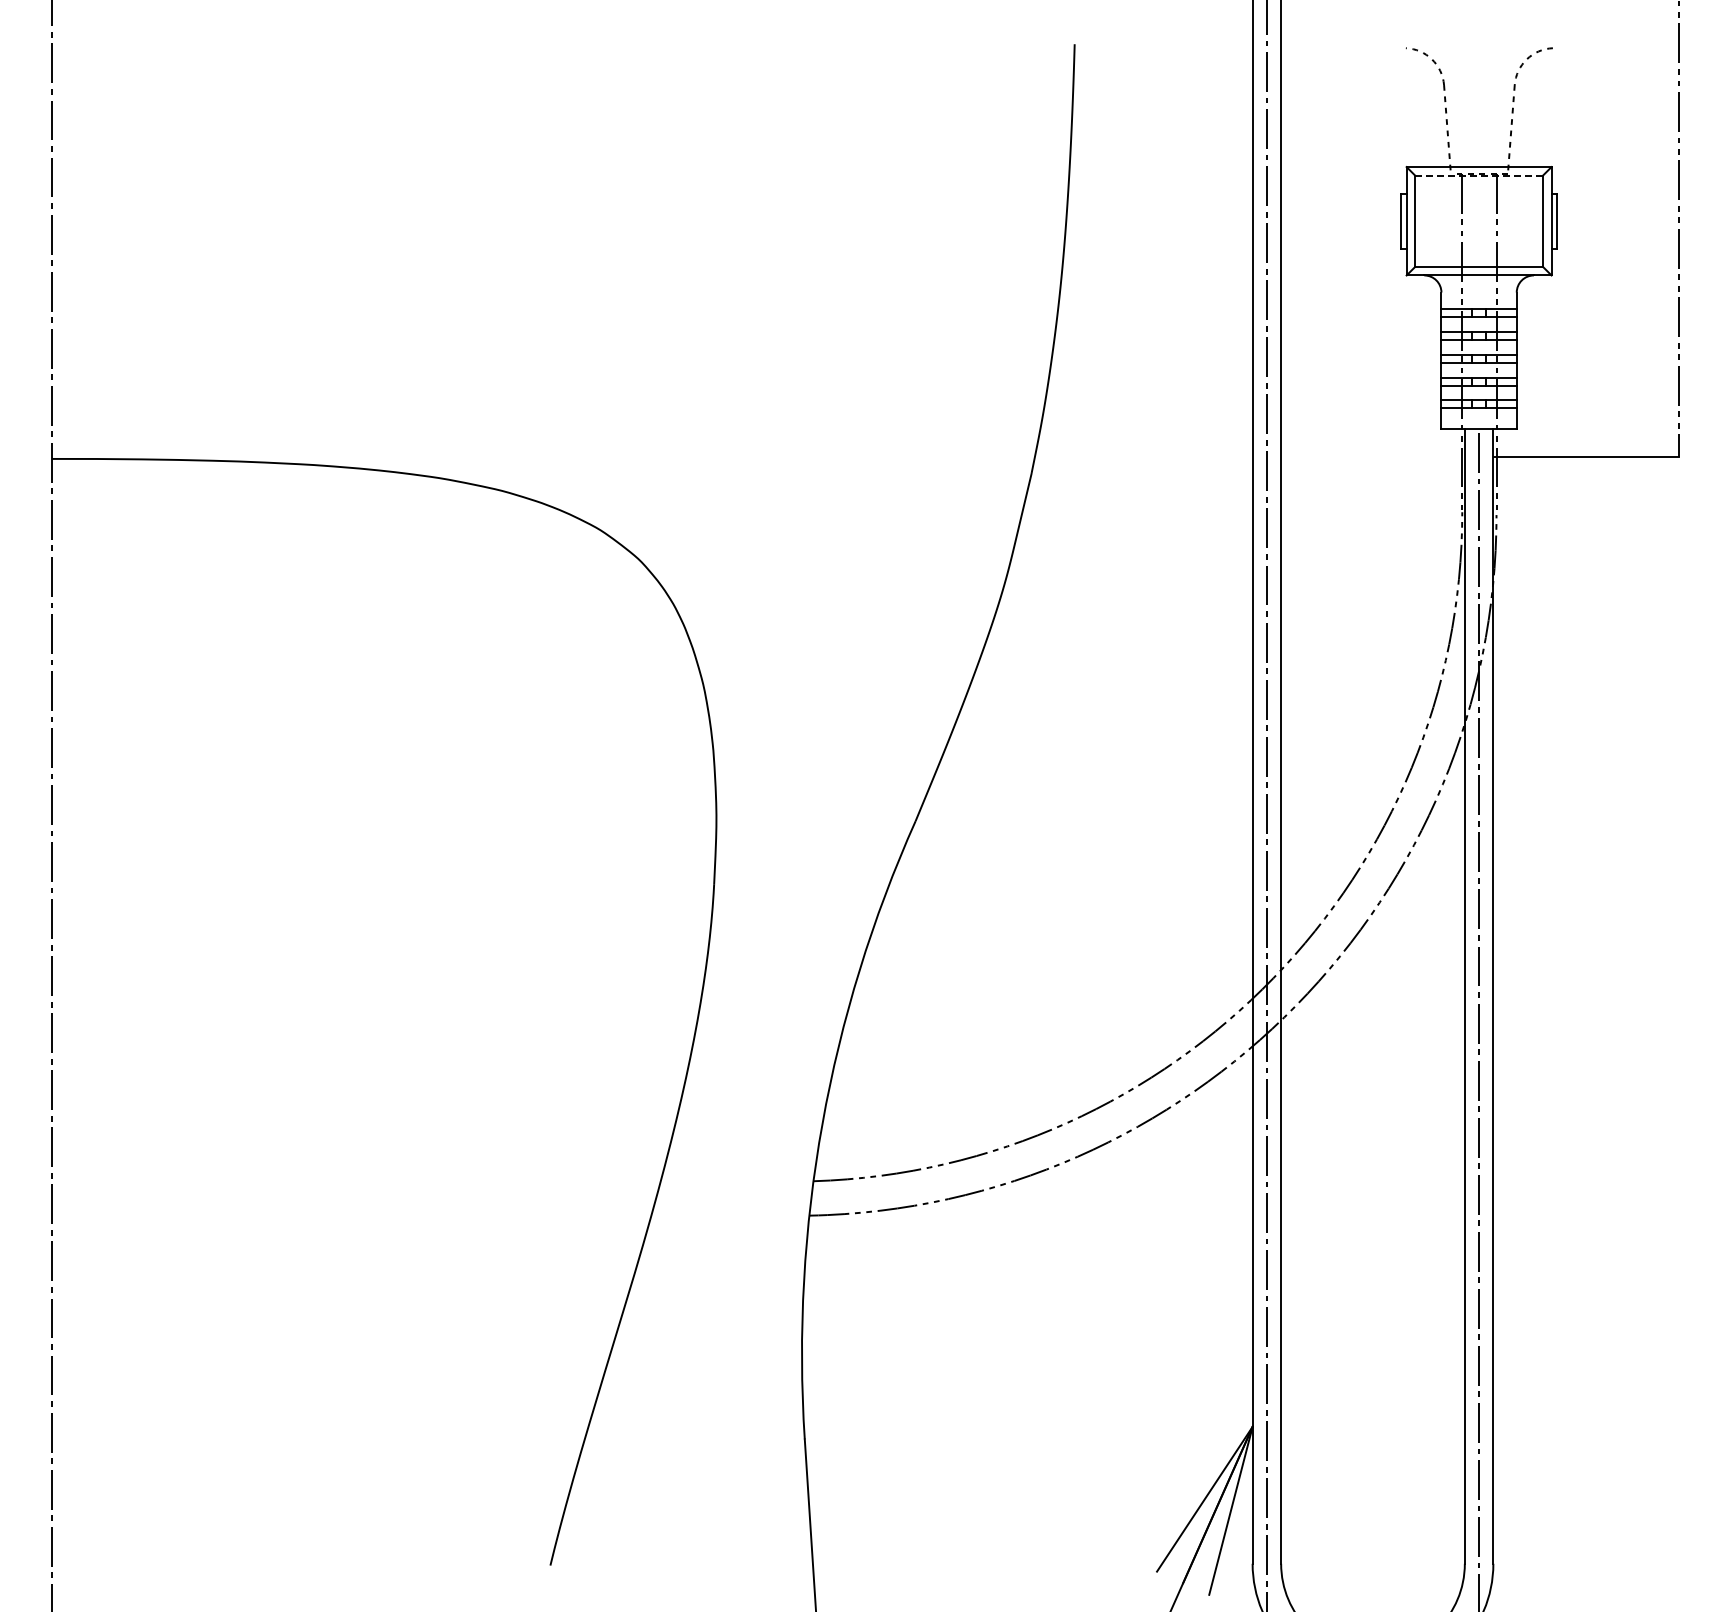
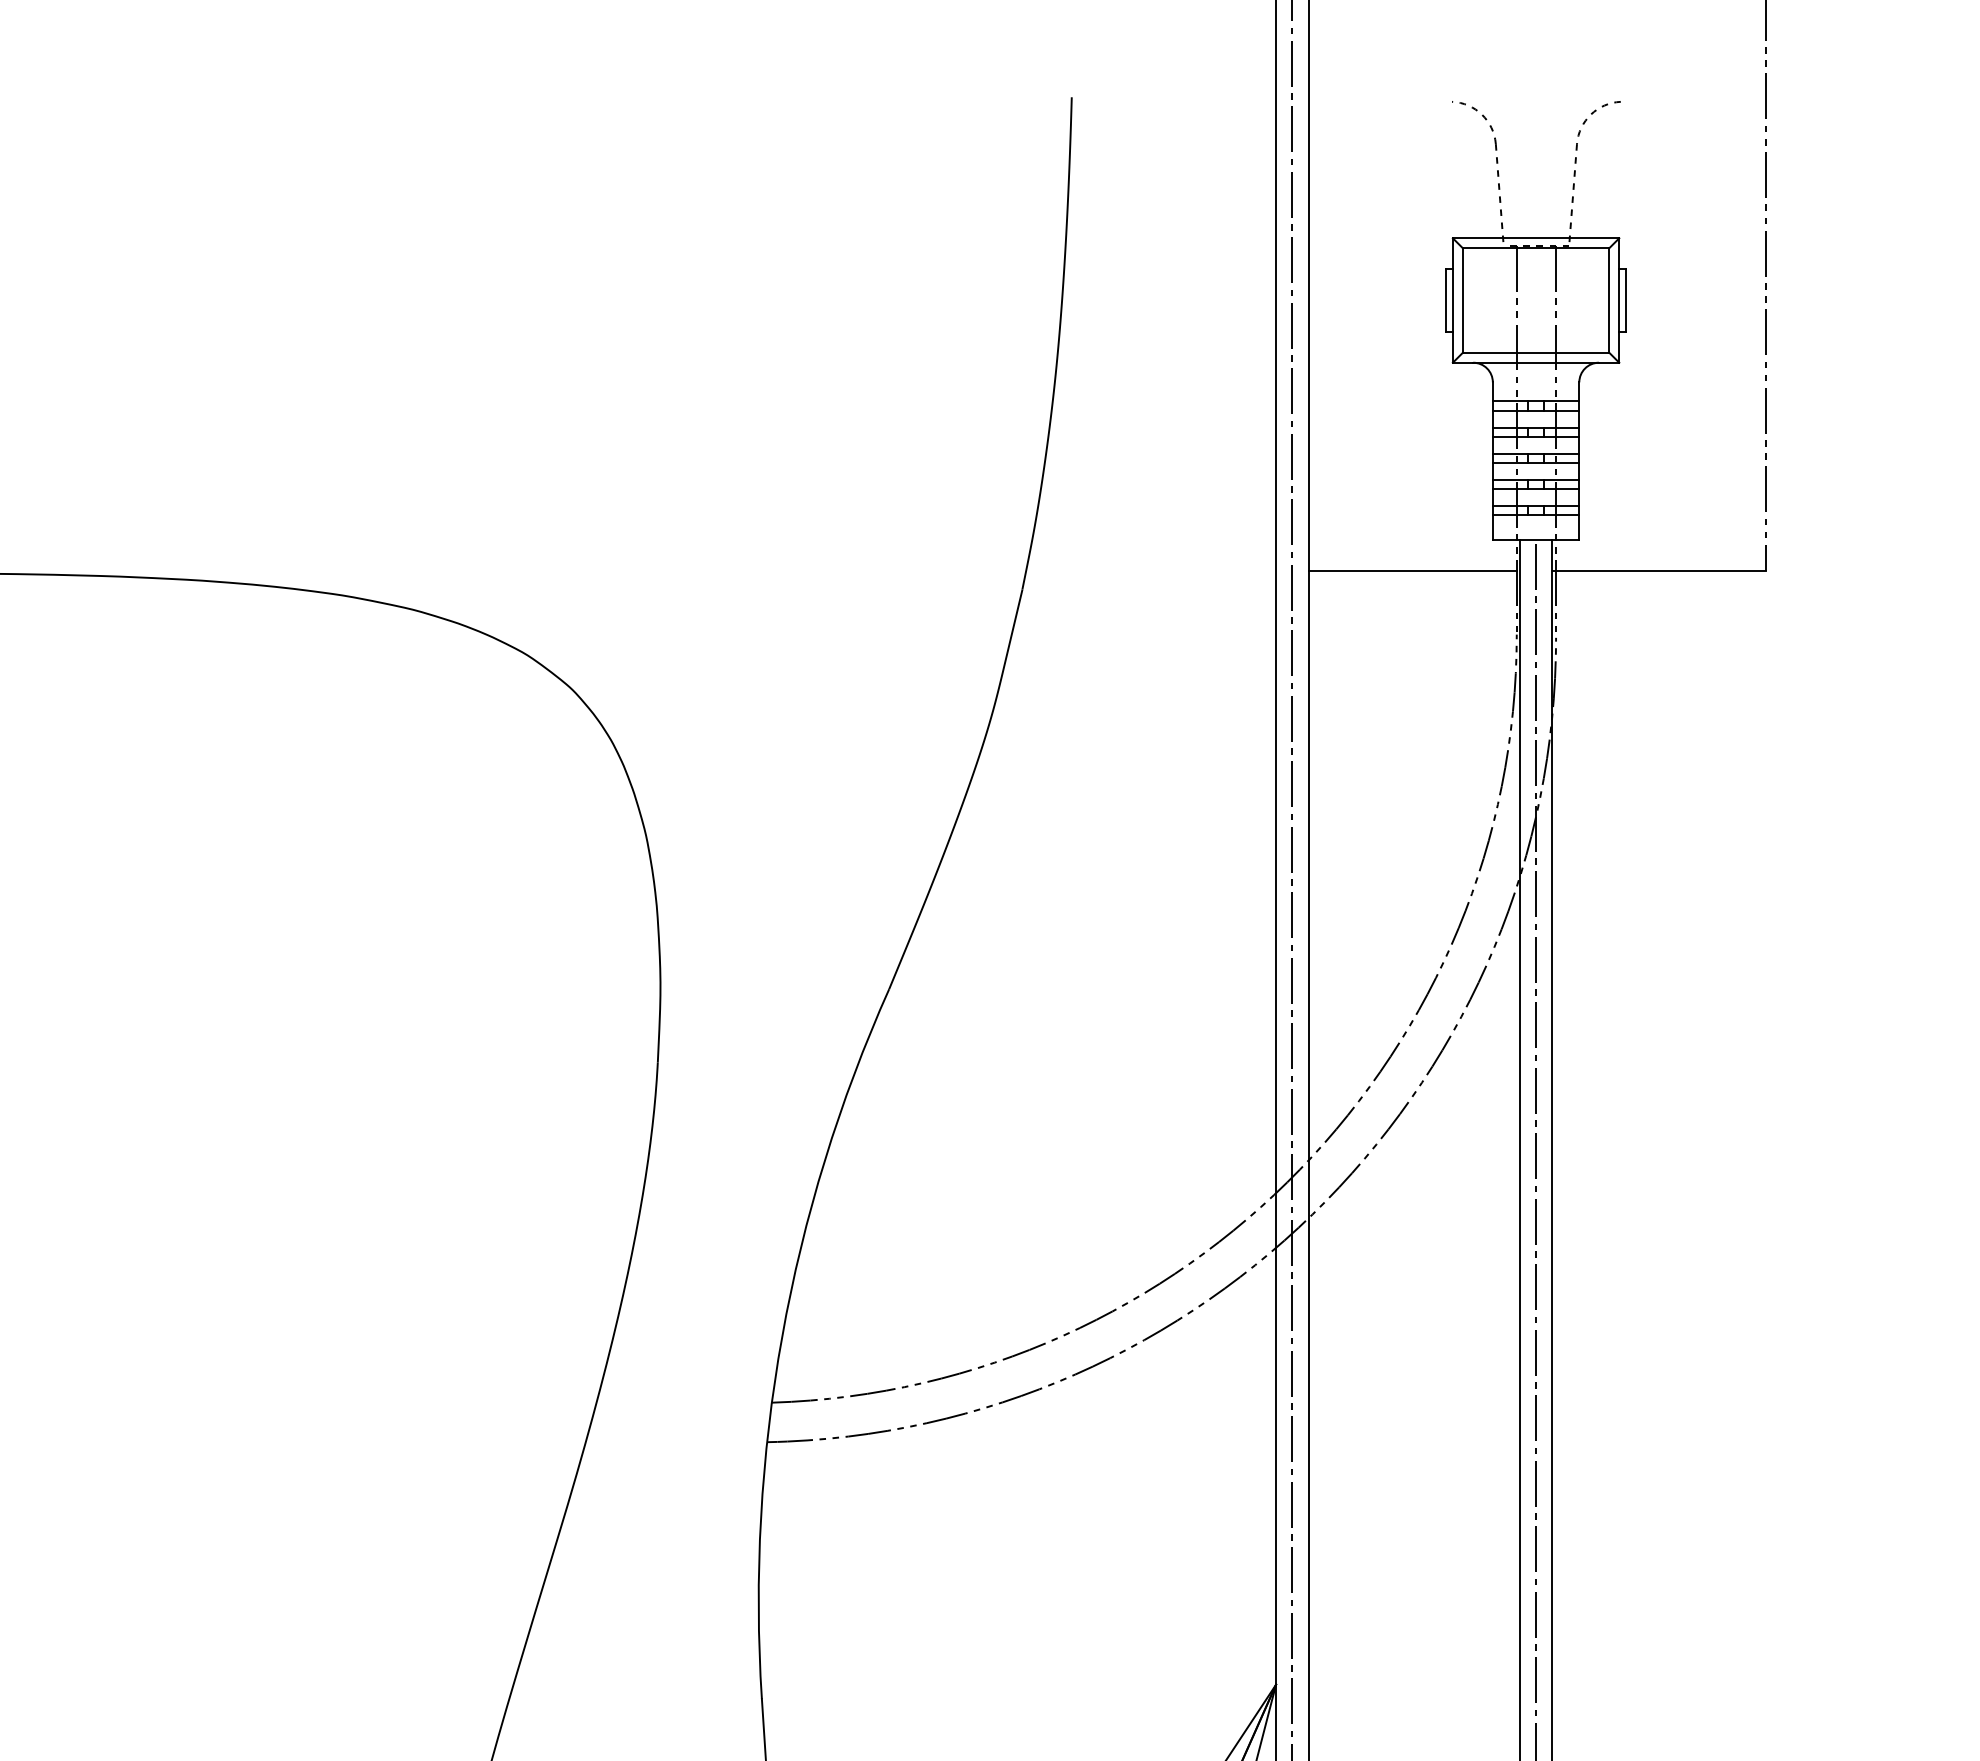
line: (1479, 175) -> (1536, 247), dashed -> solid
line: (1371, 457) -> (1412, 571), added

